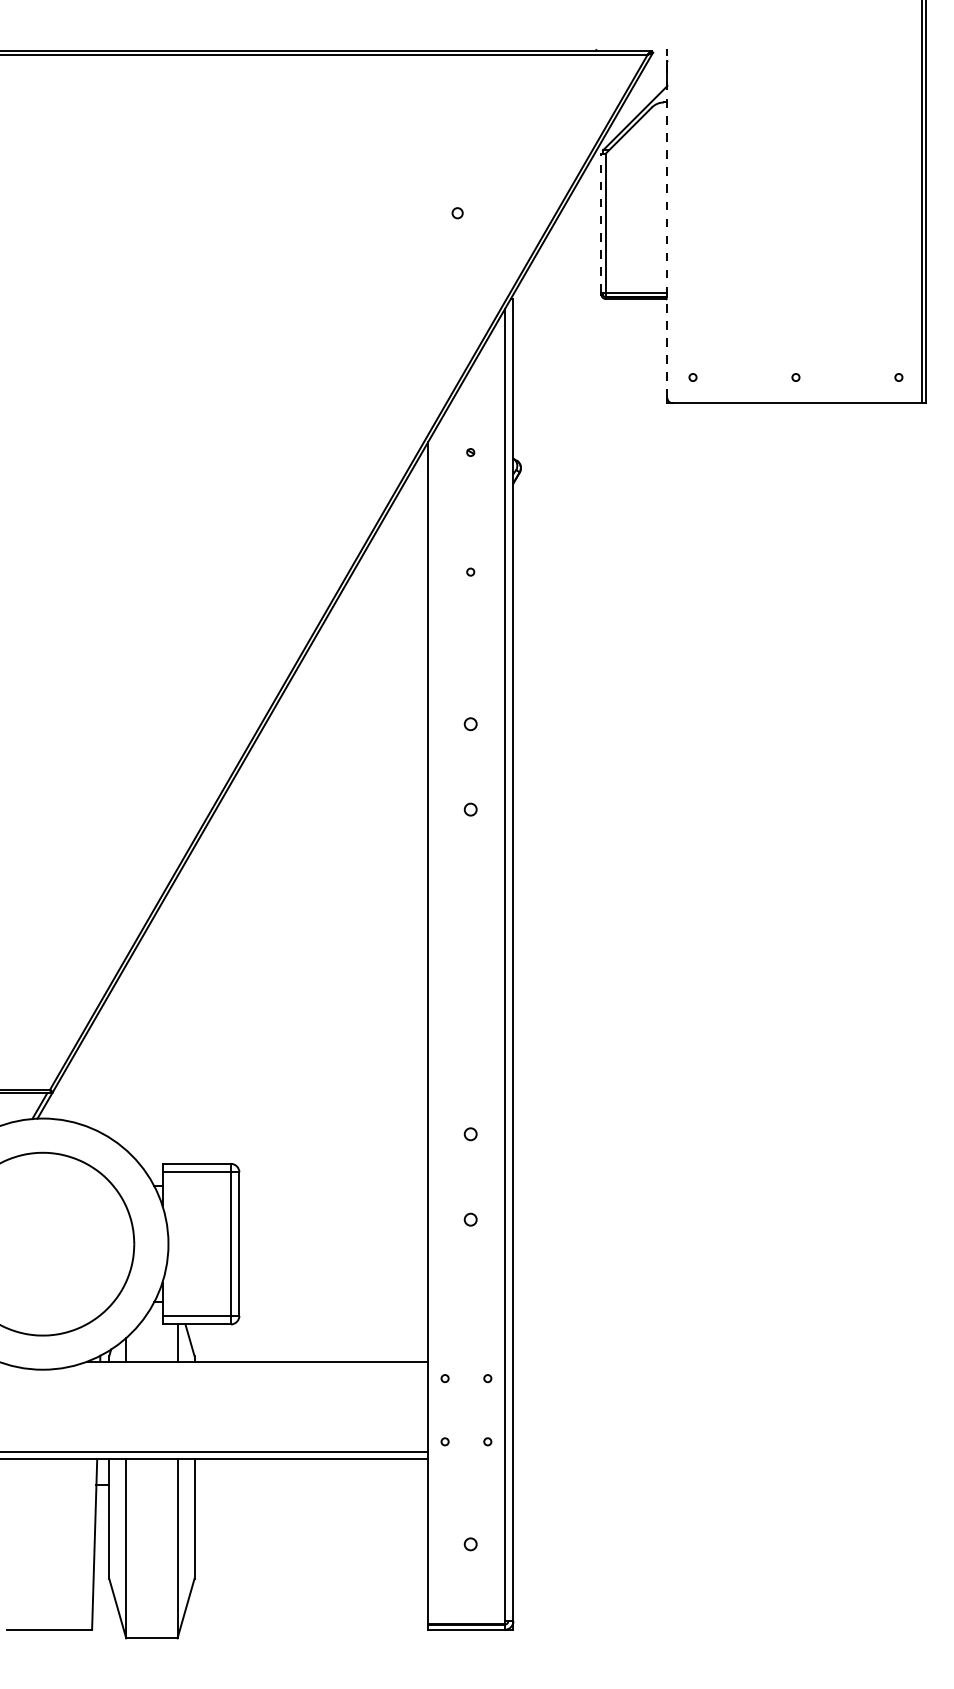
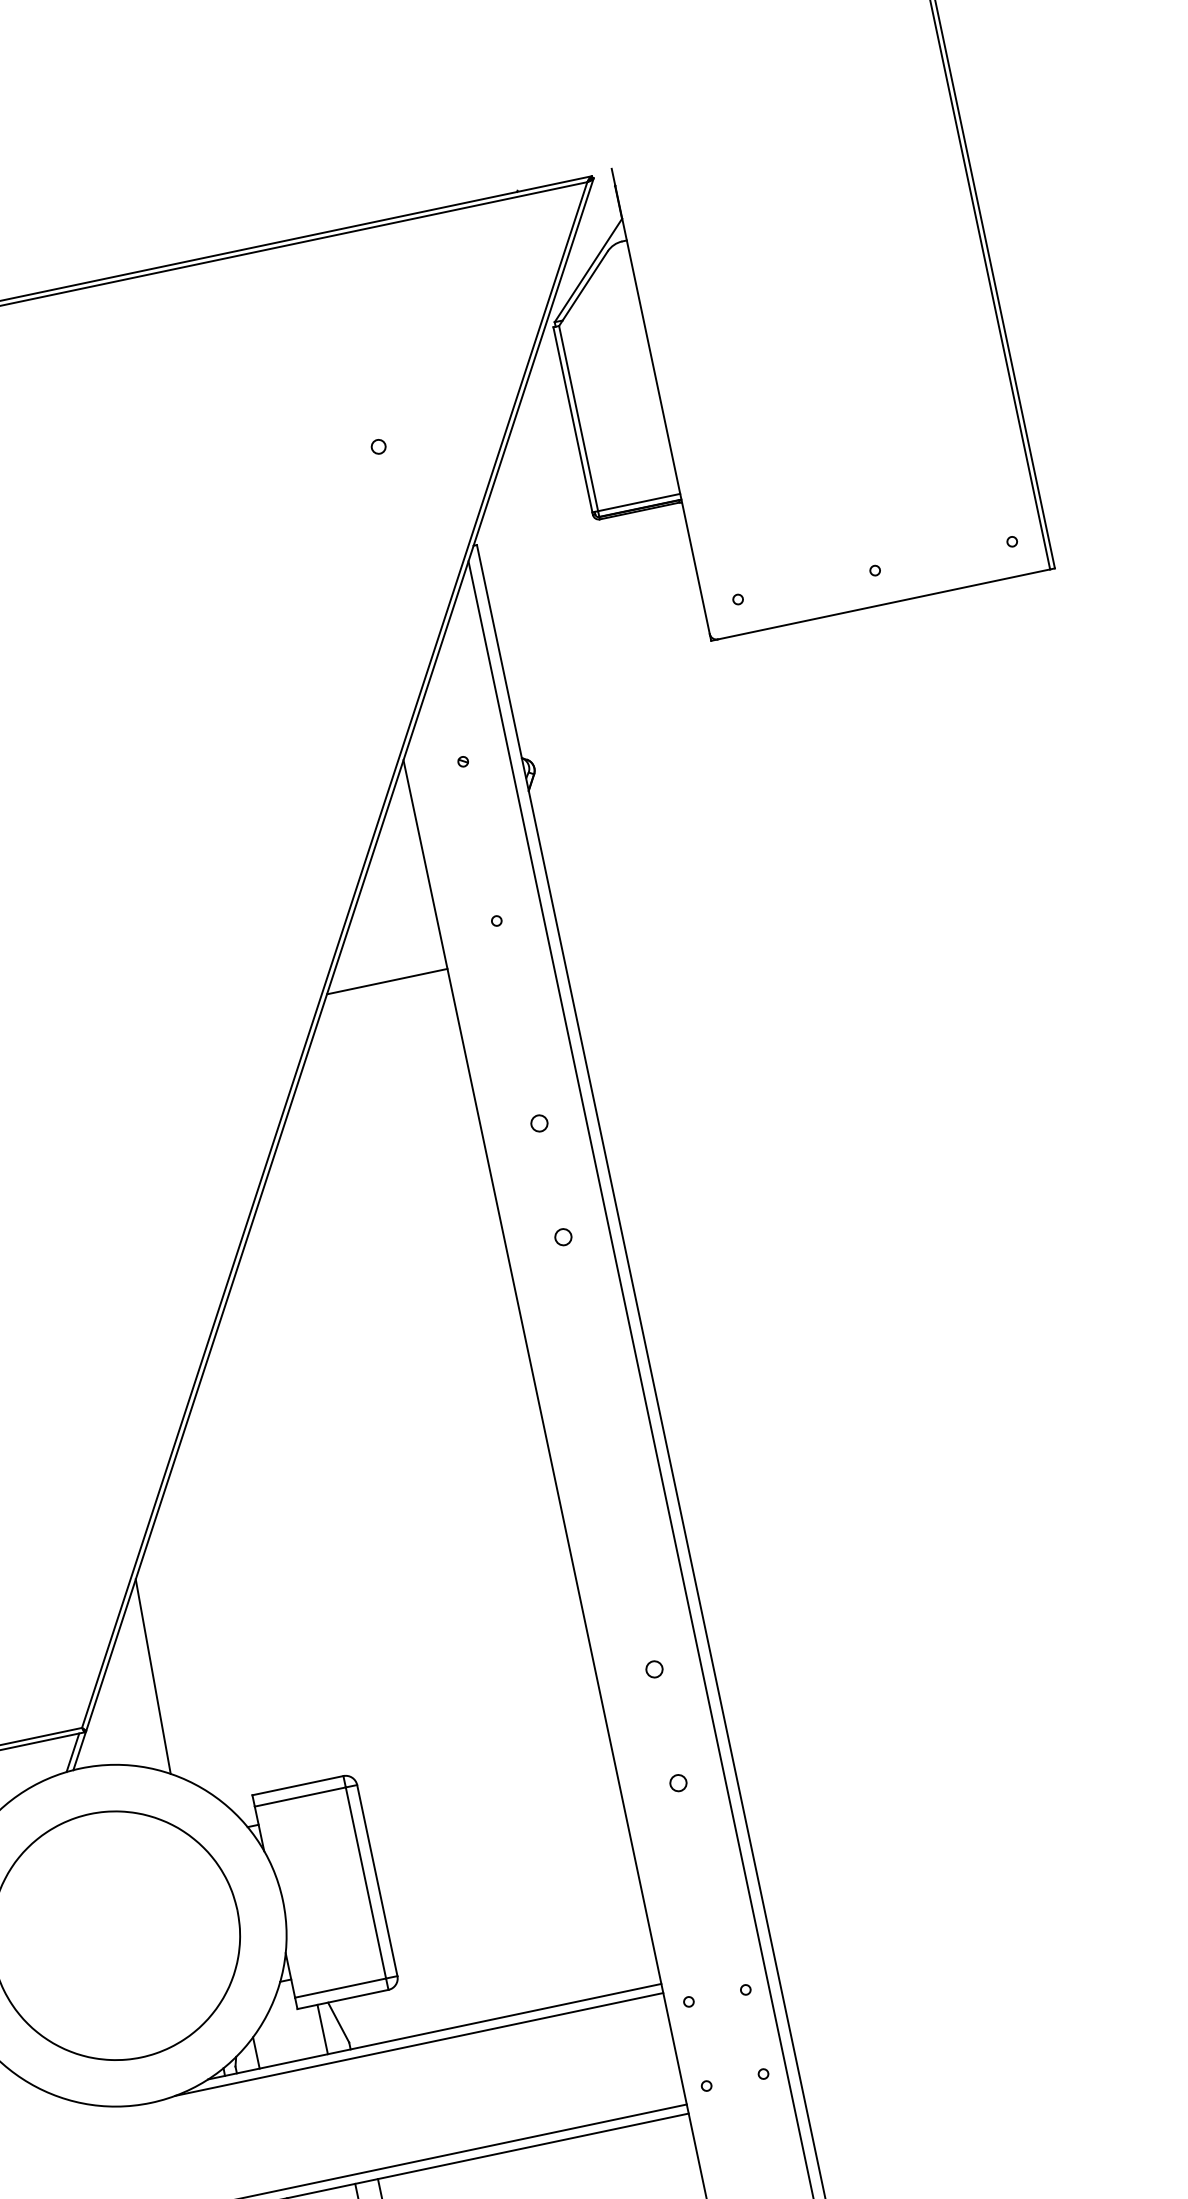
line: (601, 223) -> (573, 420), dashed -> solid
line: (667, 223) -> (660, 401), dashed -> solid
line: (382, 599) -> (386, 982), added
line: (108, 1063) -> (152, 1676), added
line: (244, 1368) -> (419, 2044), added

